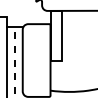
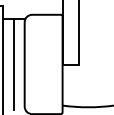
line: (14, 60) -> (13, 64), dashed -> solid

